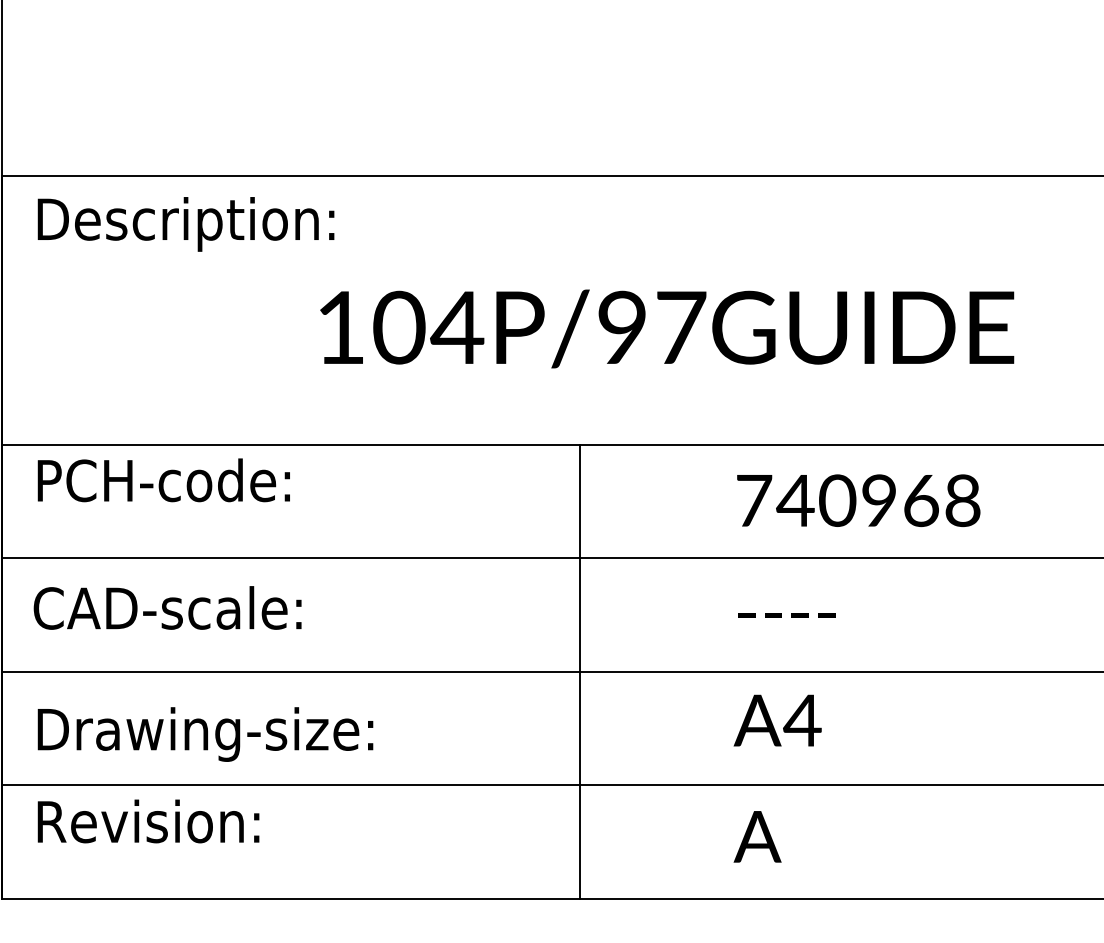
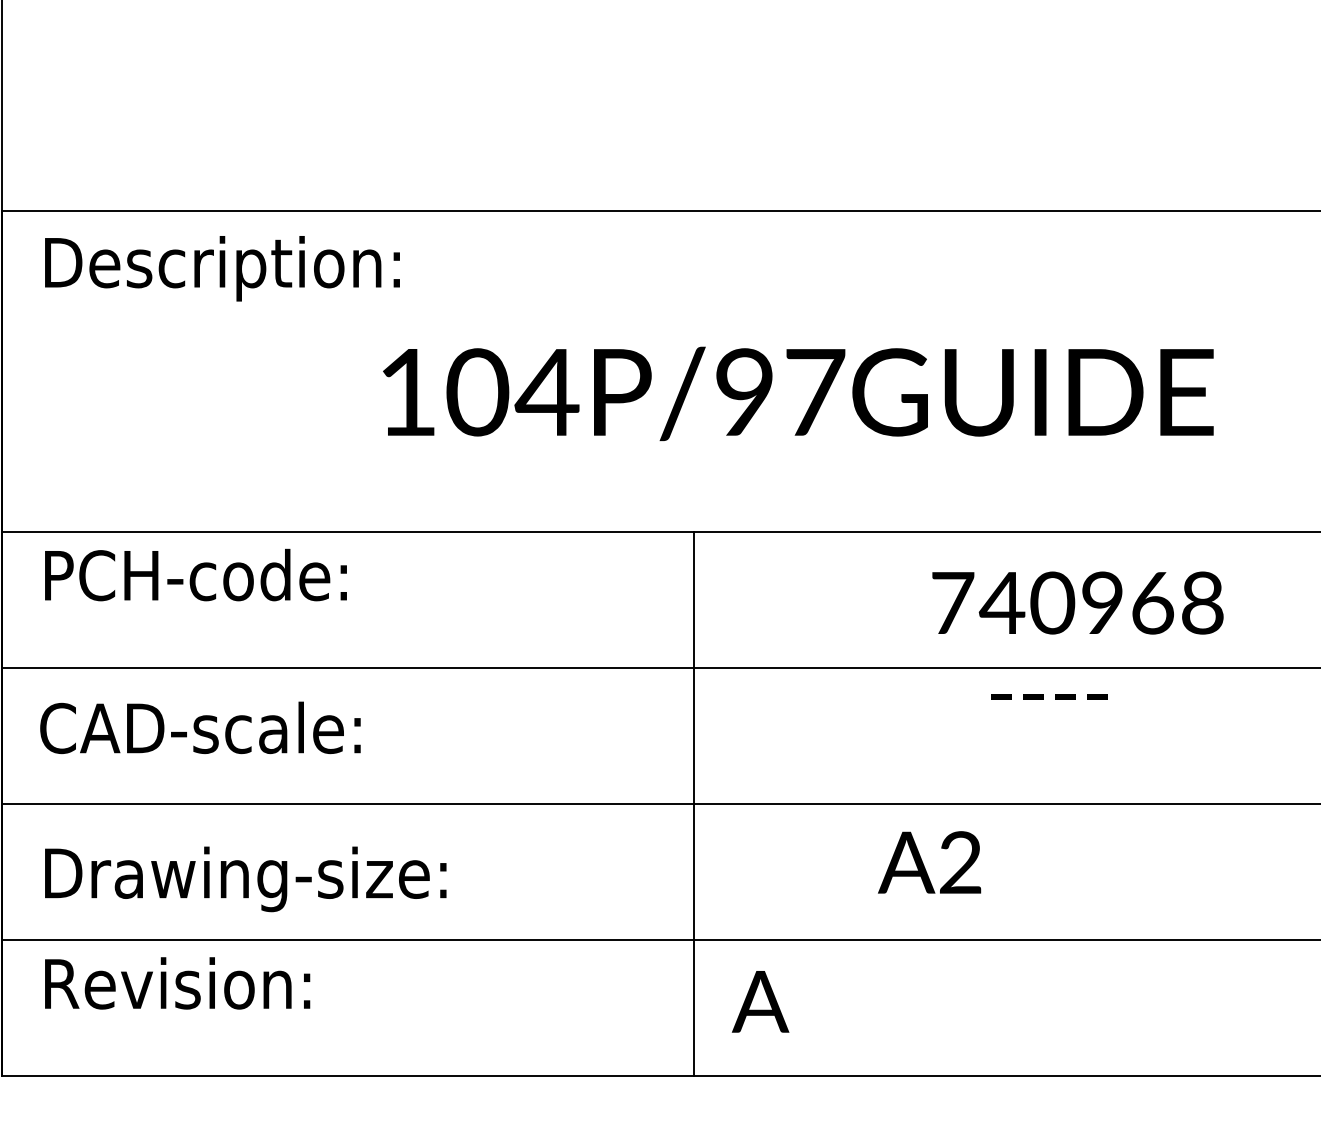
text: (858, 500) -> (1077, 602), moved
text: (786, 615) -> (1048, 697), moved
text: (802, 720) -> (960, 862), A4 -> A2
text: (757, 836) -> (760, 1001), moved

